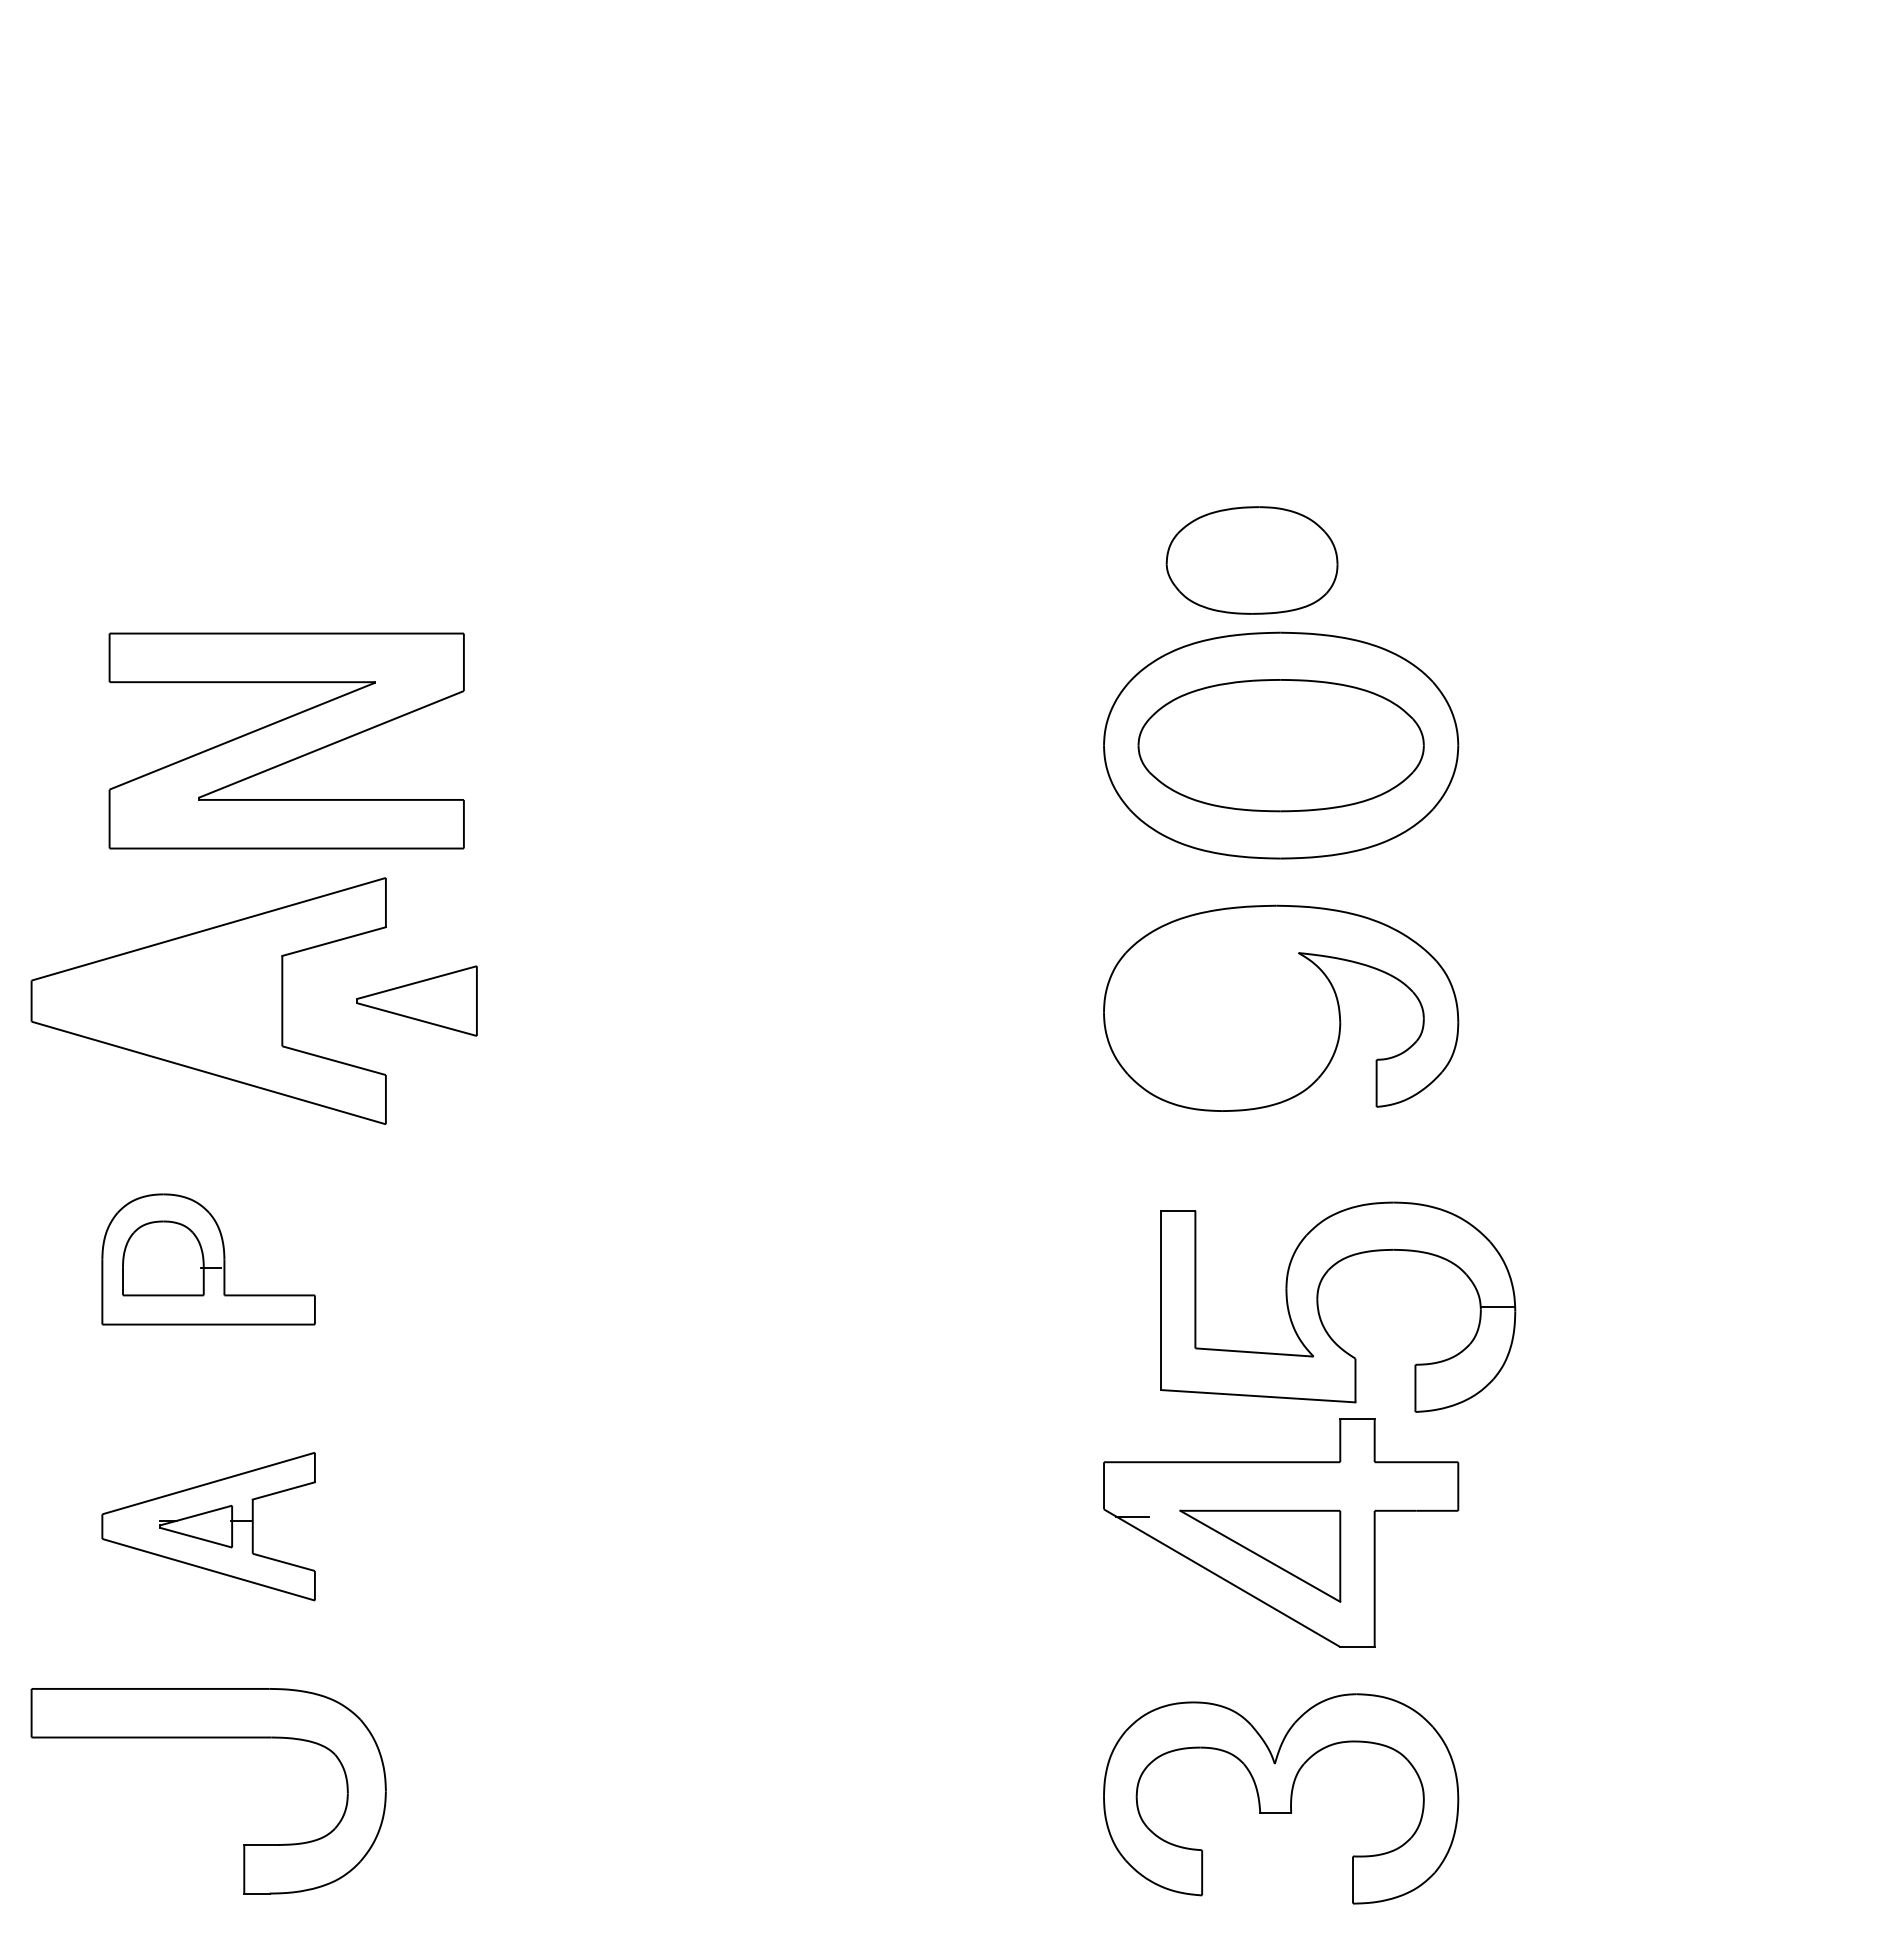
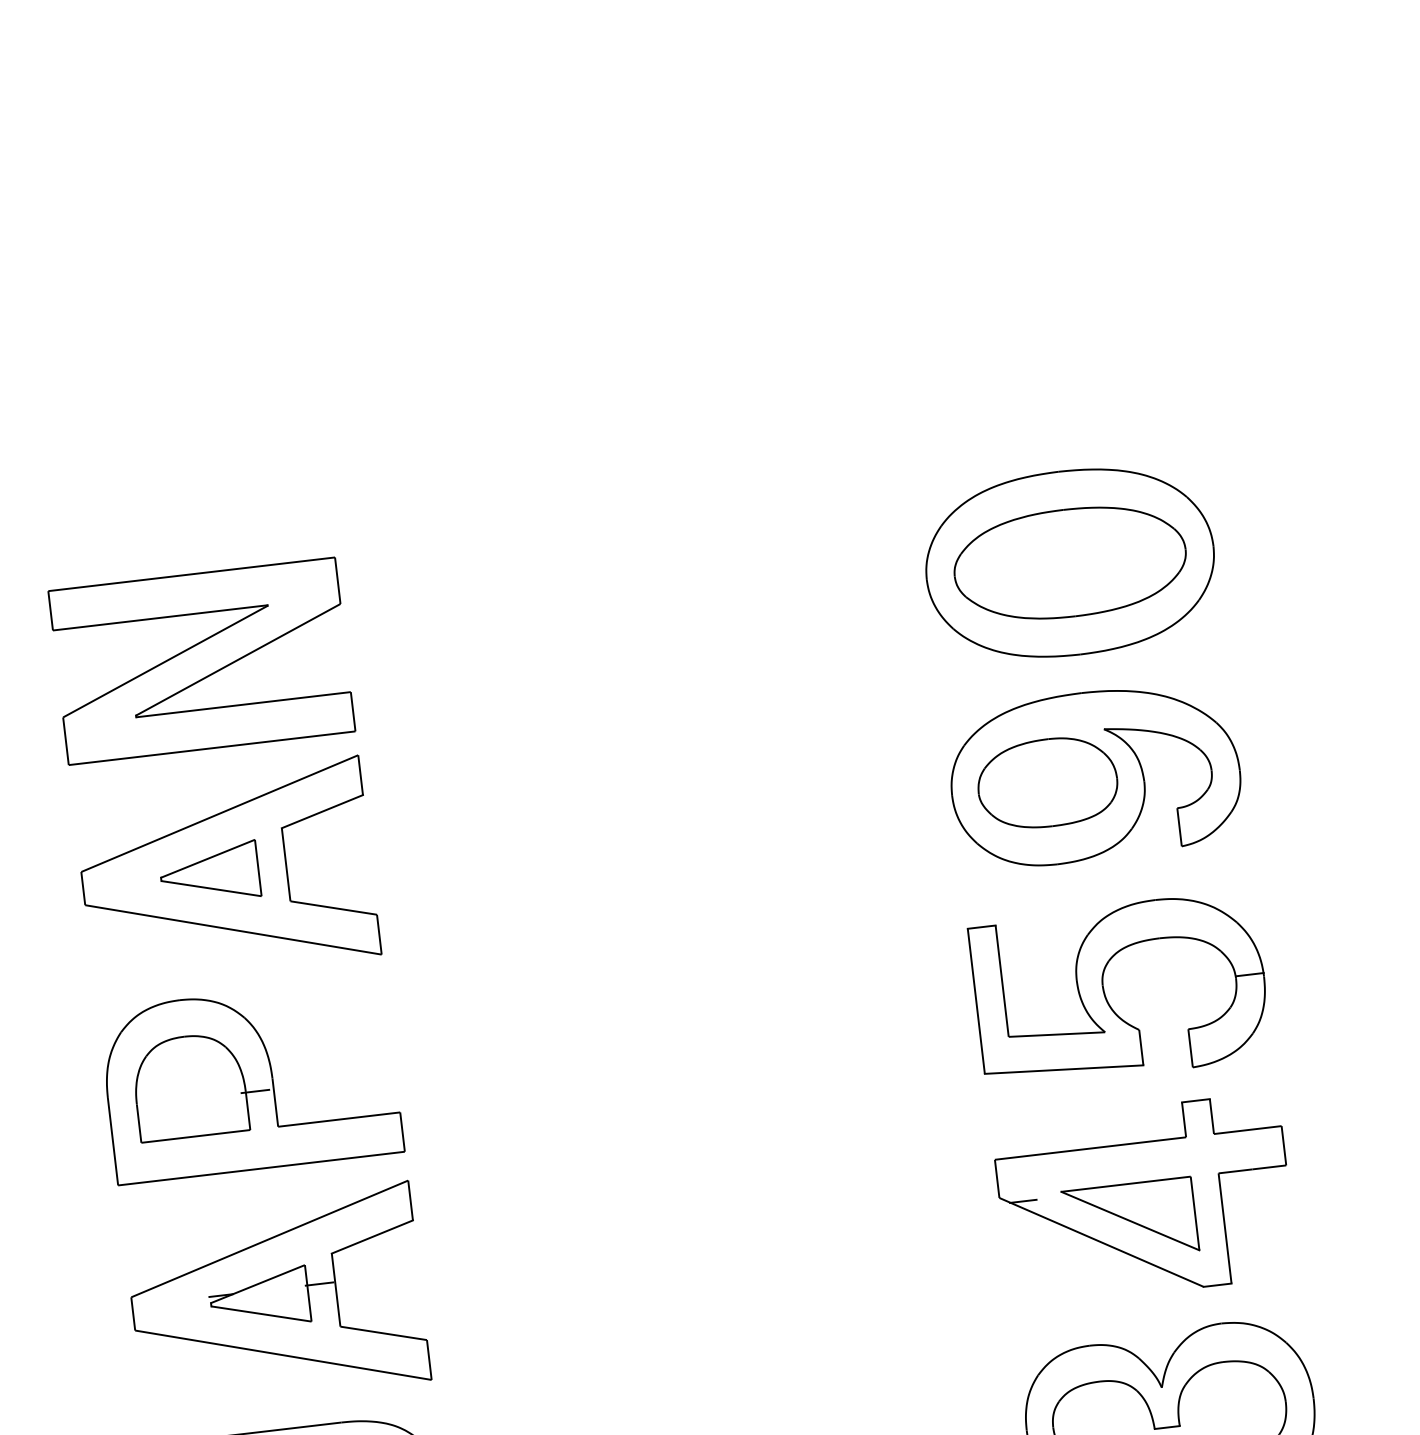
part: (1251, 560) -> (1047, 783), moved
part: (286, 740) -> (201, 660), moved
part: (416, 1000) -> (209, 873), moved
part: (208, 1259) -> (250, 1080), size x1.67
part: (1319, 1309) -> (1105, 993), moved
part: (208, 1526) -> (276, 1296), size x1.67

